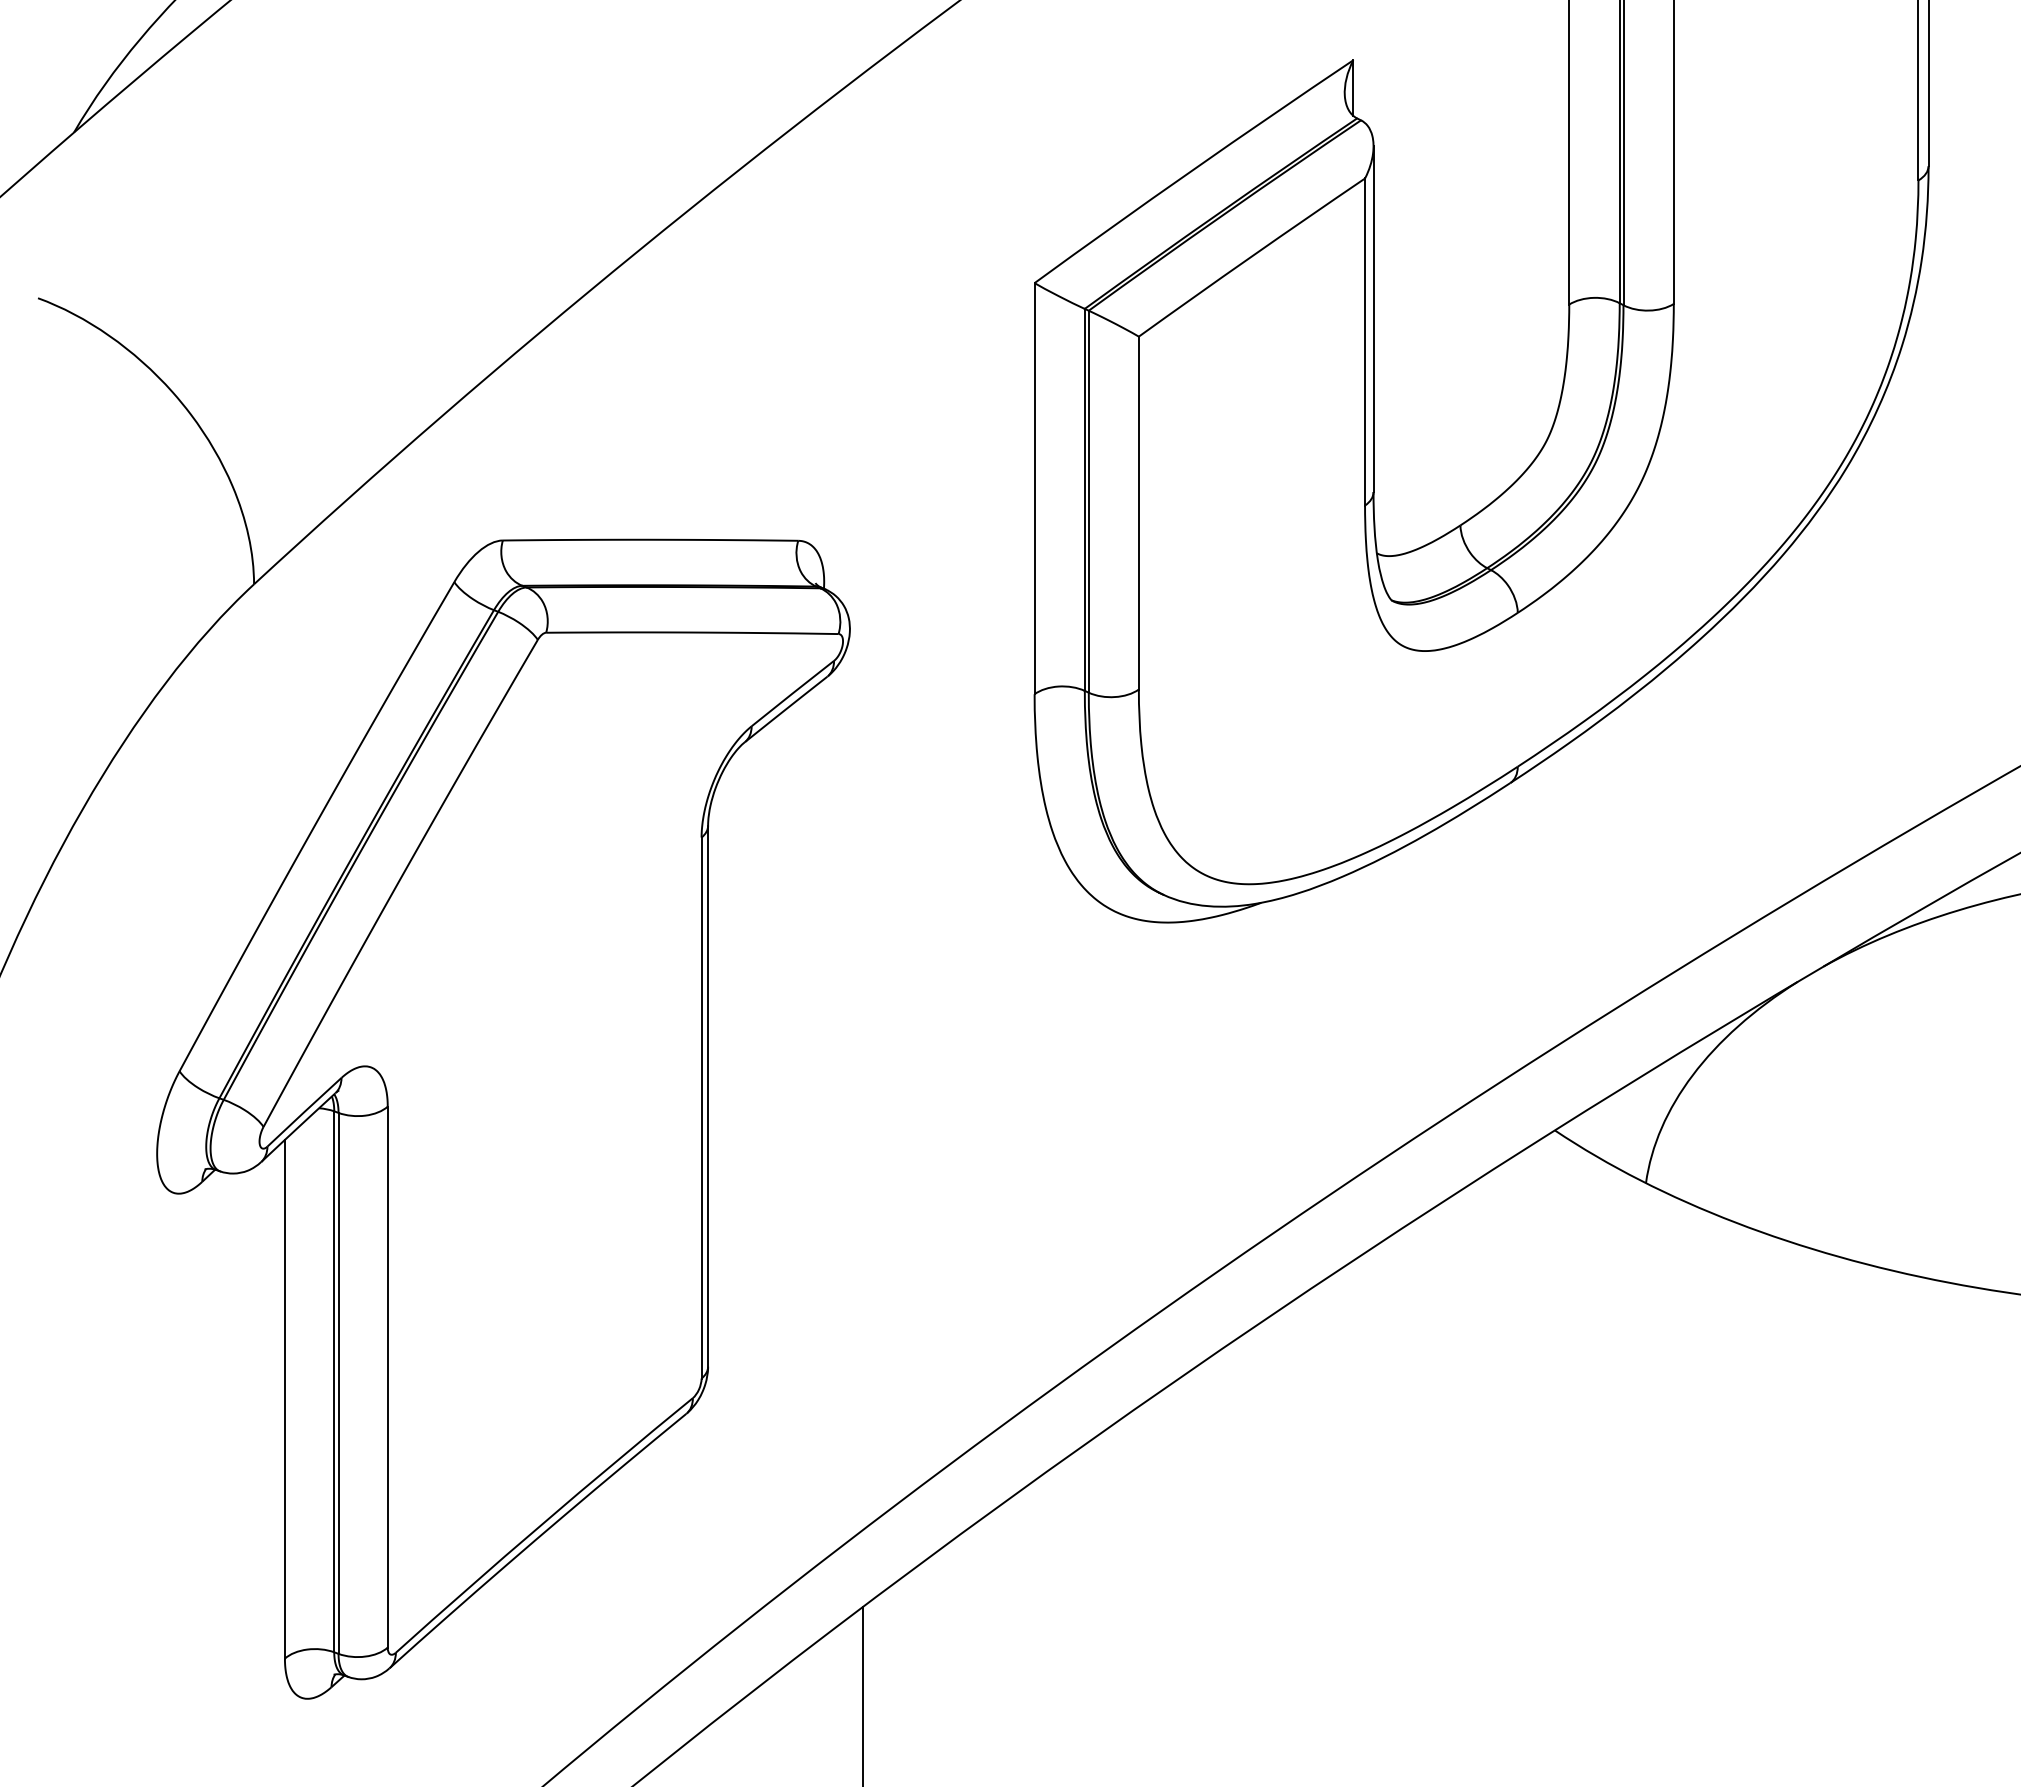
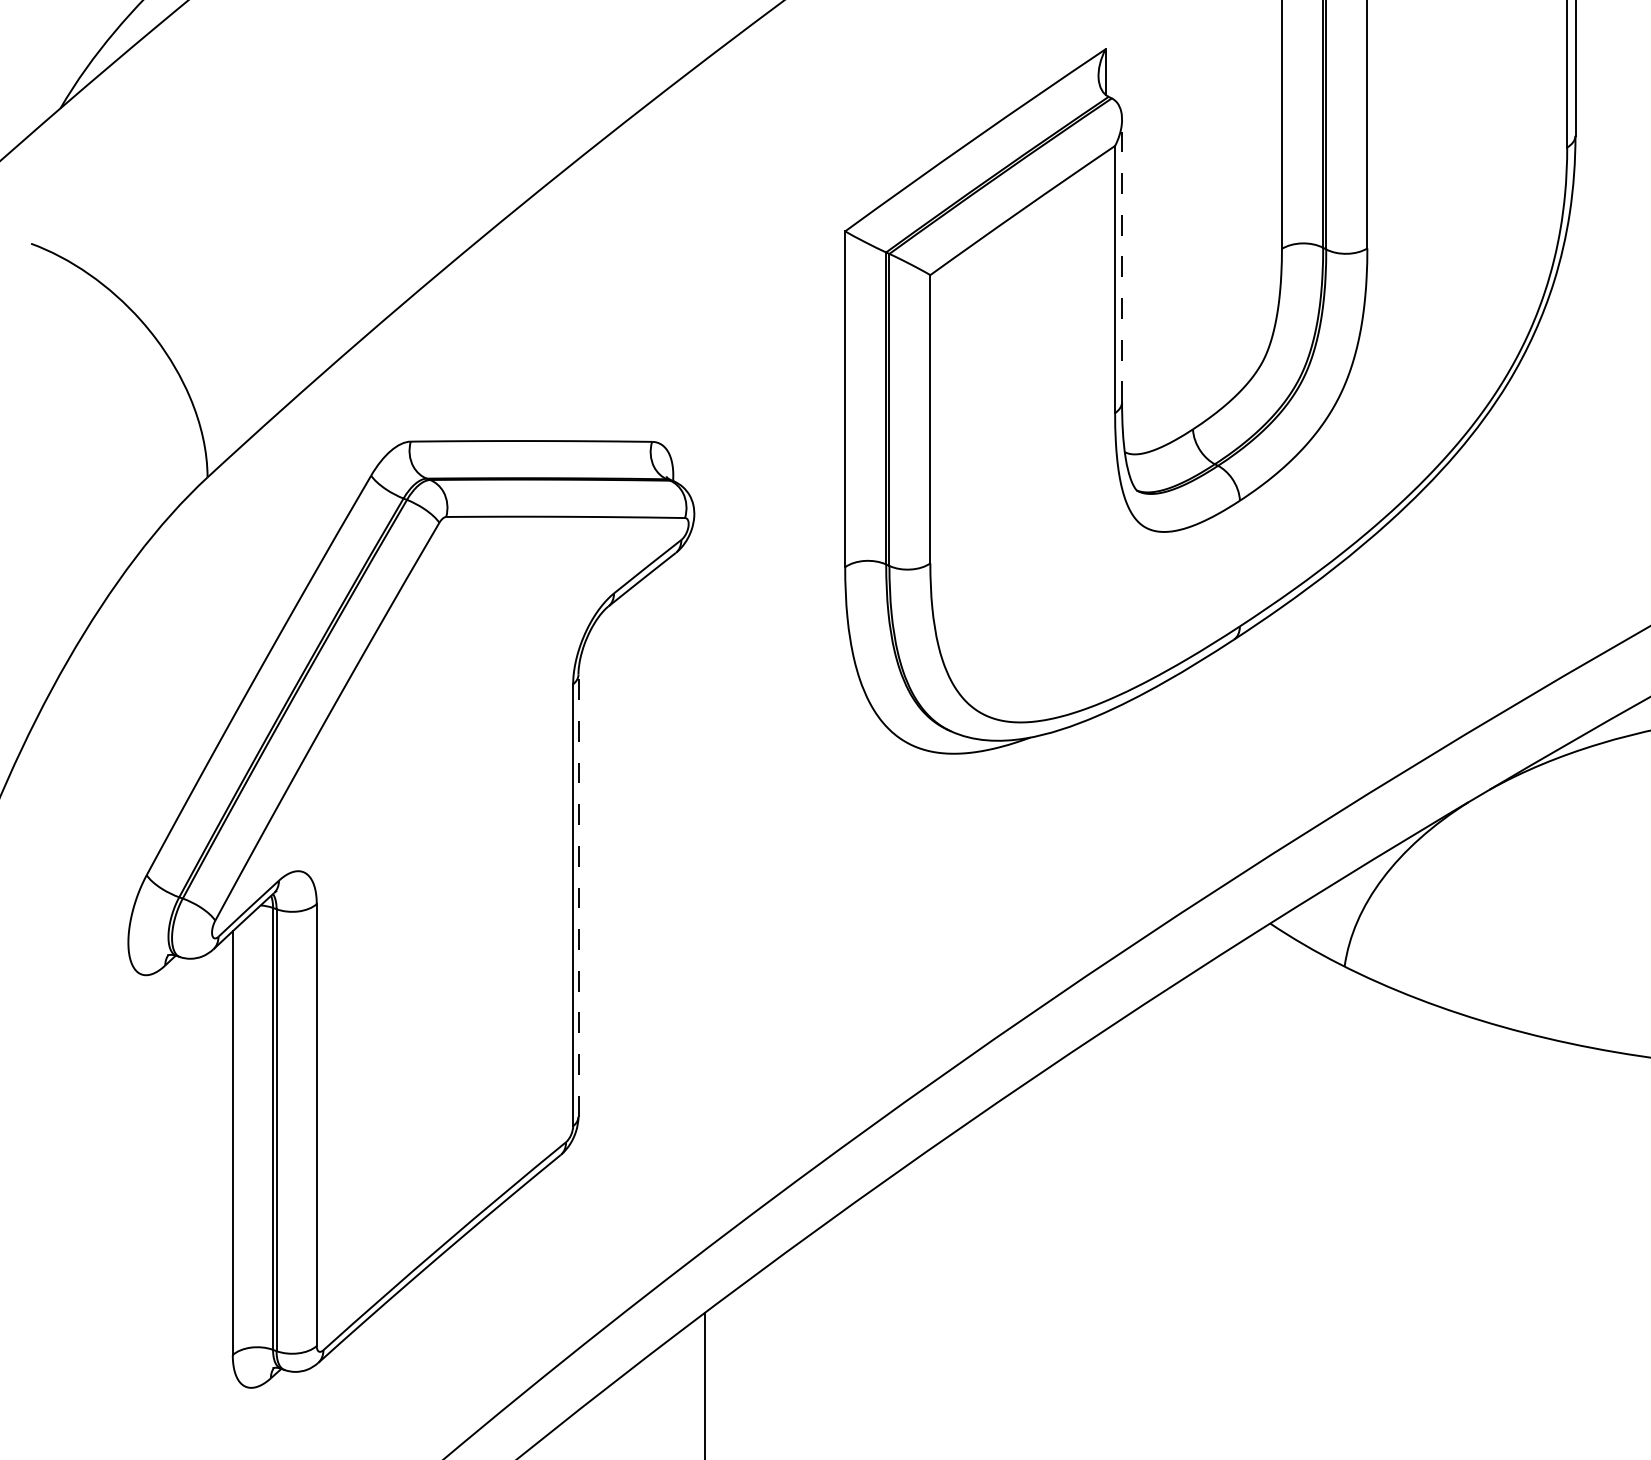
line: (1373, 319) -> (1122, 261), solid -> dashed
line: (708, 1095) -> (578, 895), solid -> dashed

